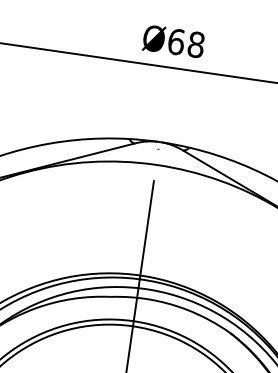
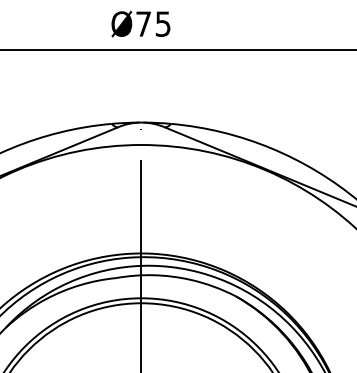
text: (186, 42) -> (153, 23), Ø68 -> Ø75

